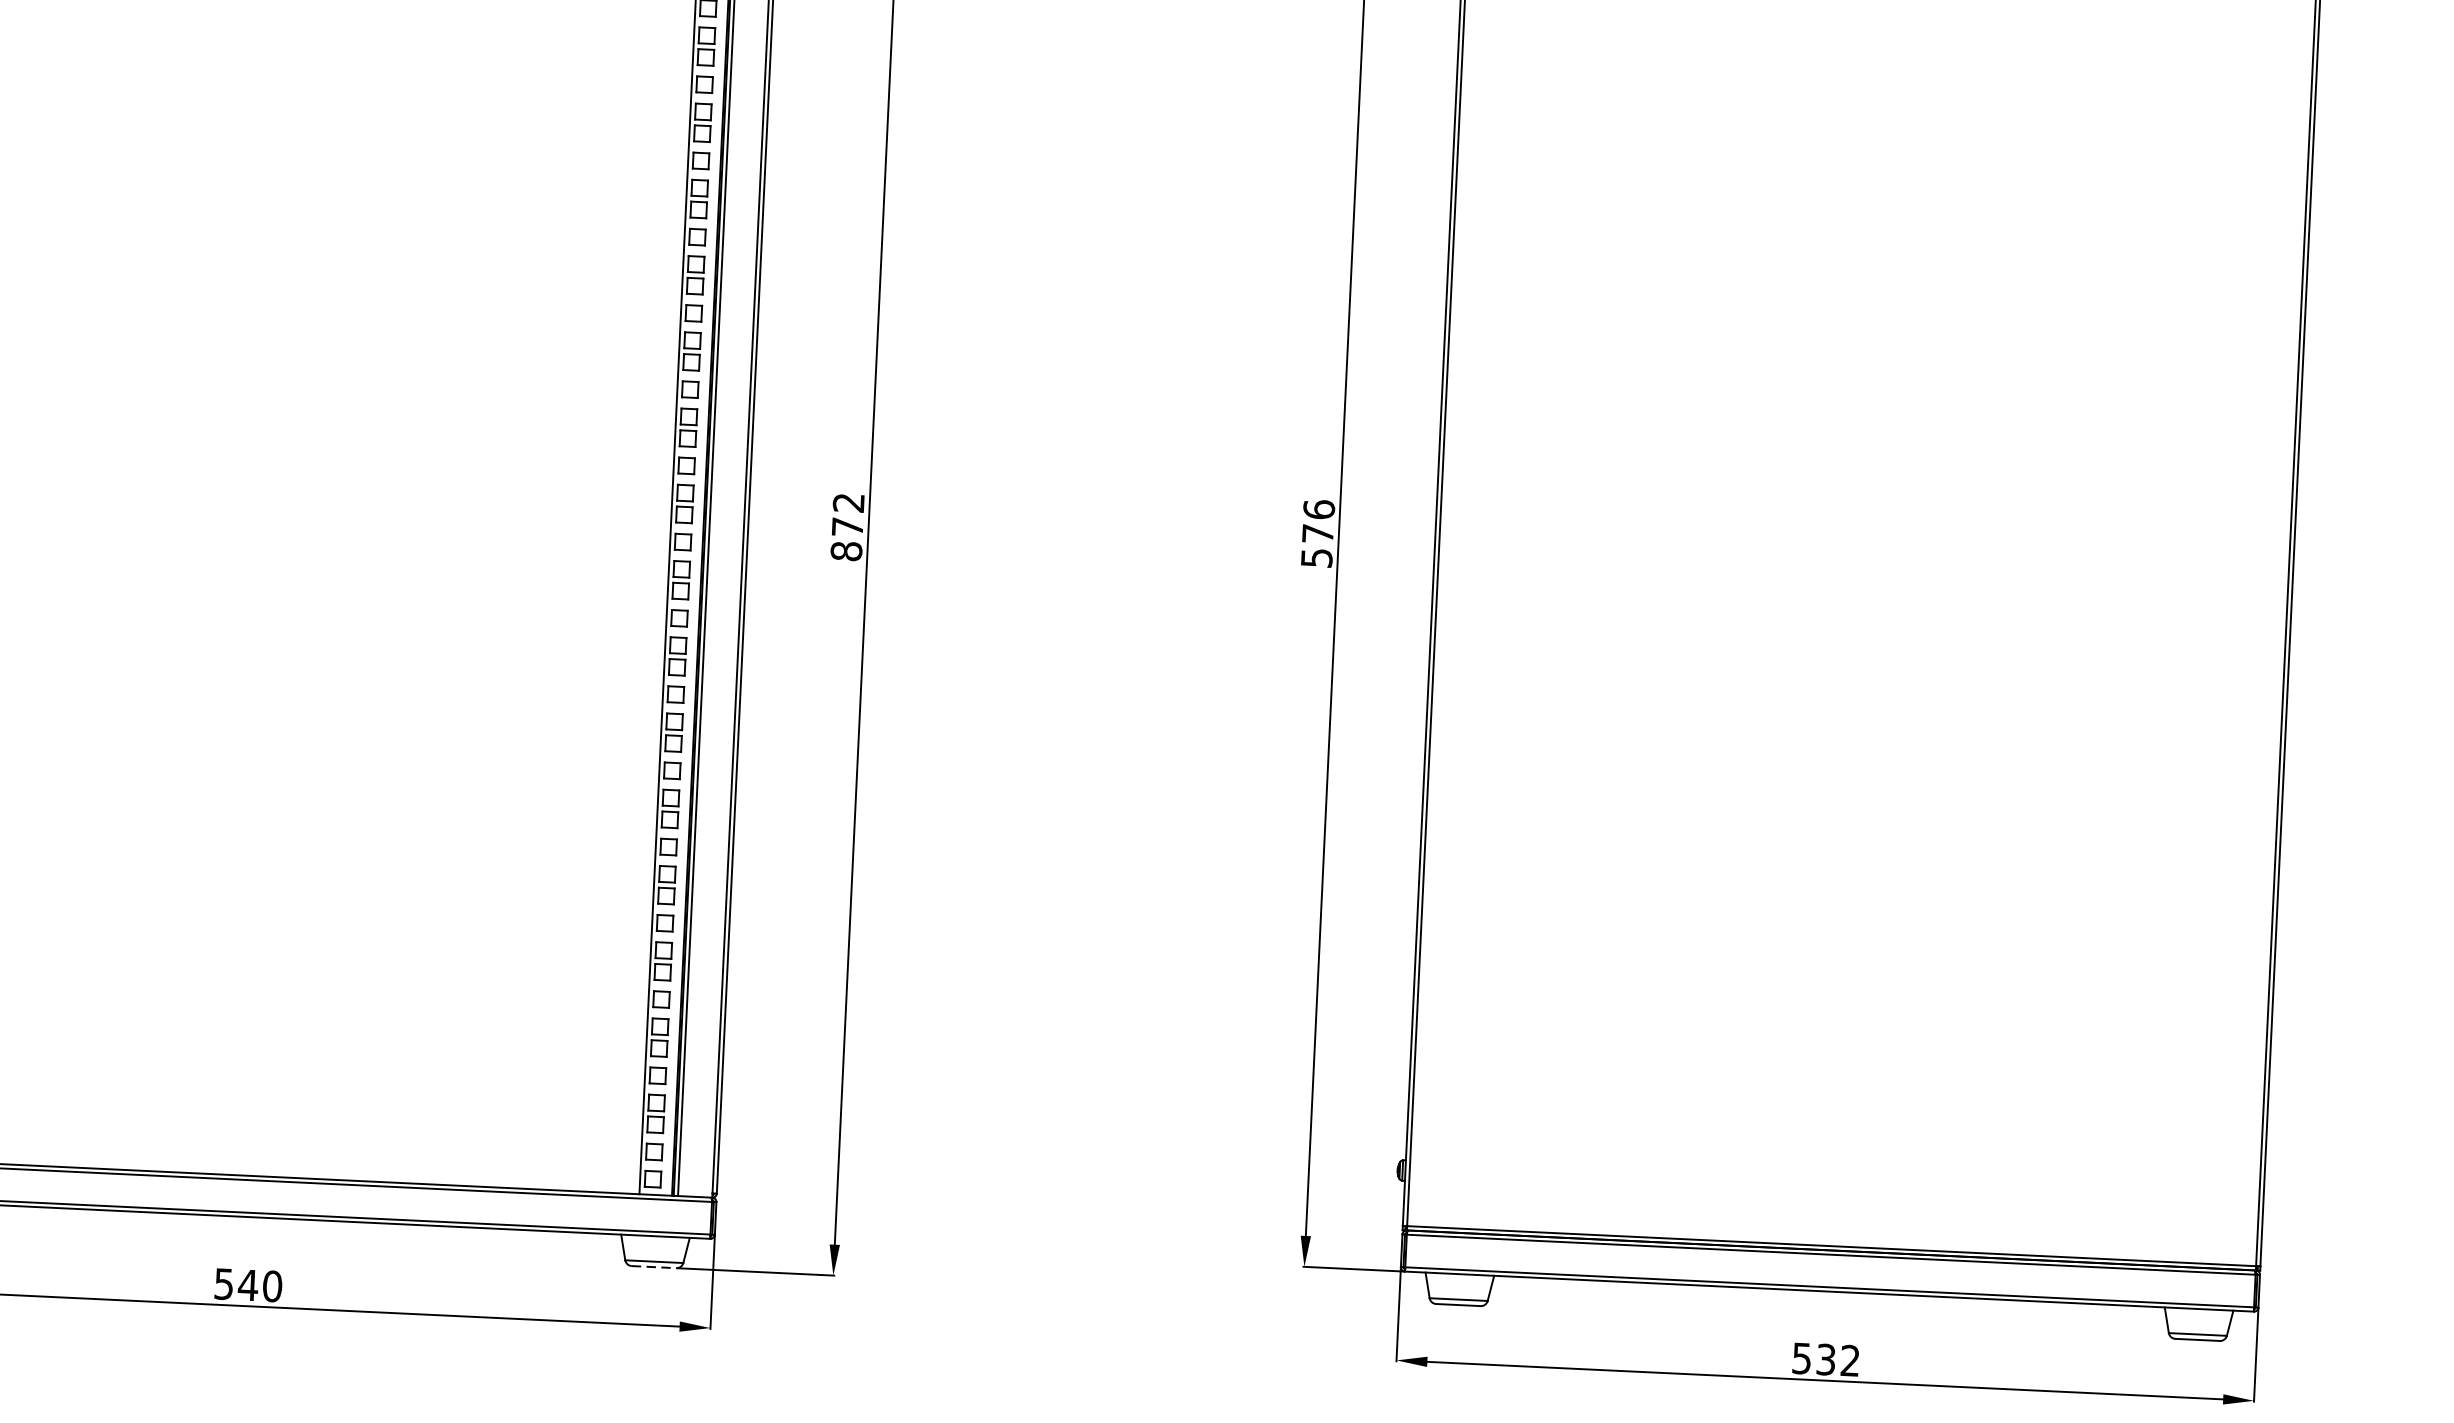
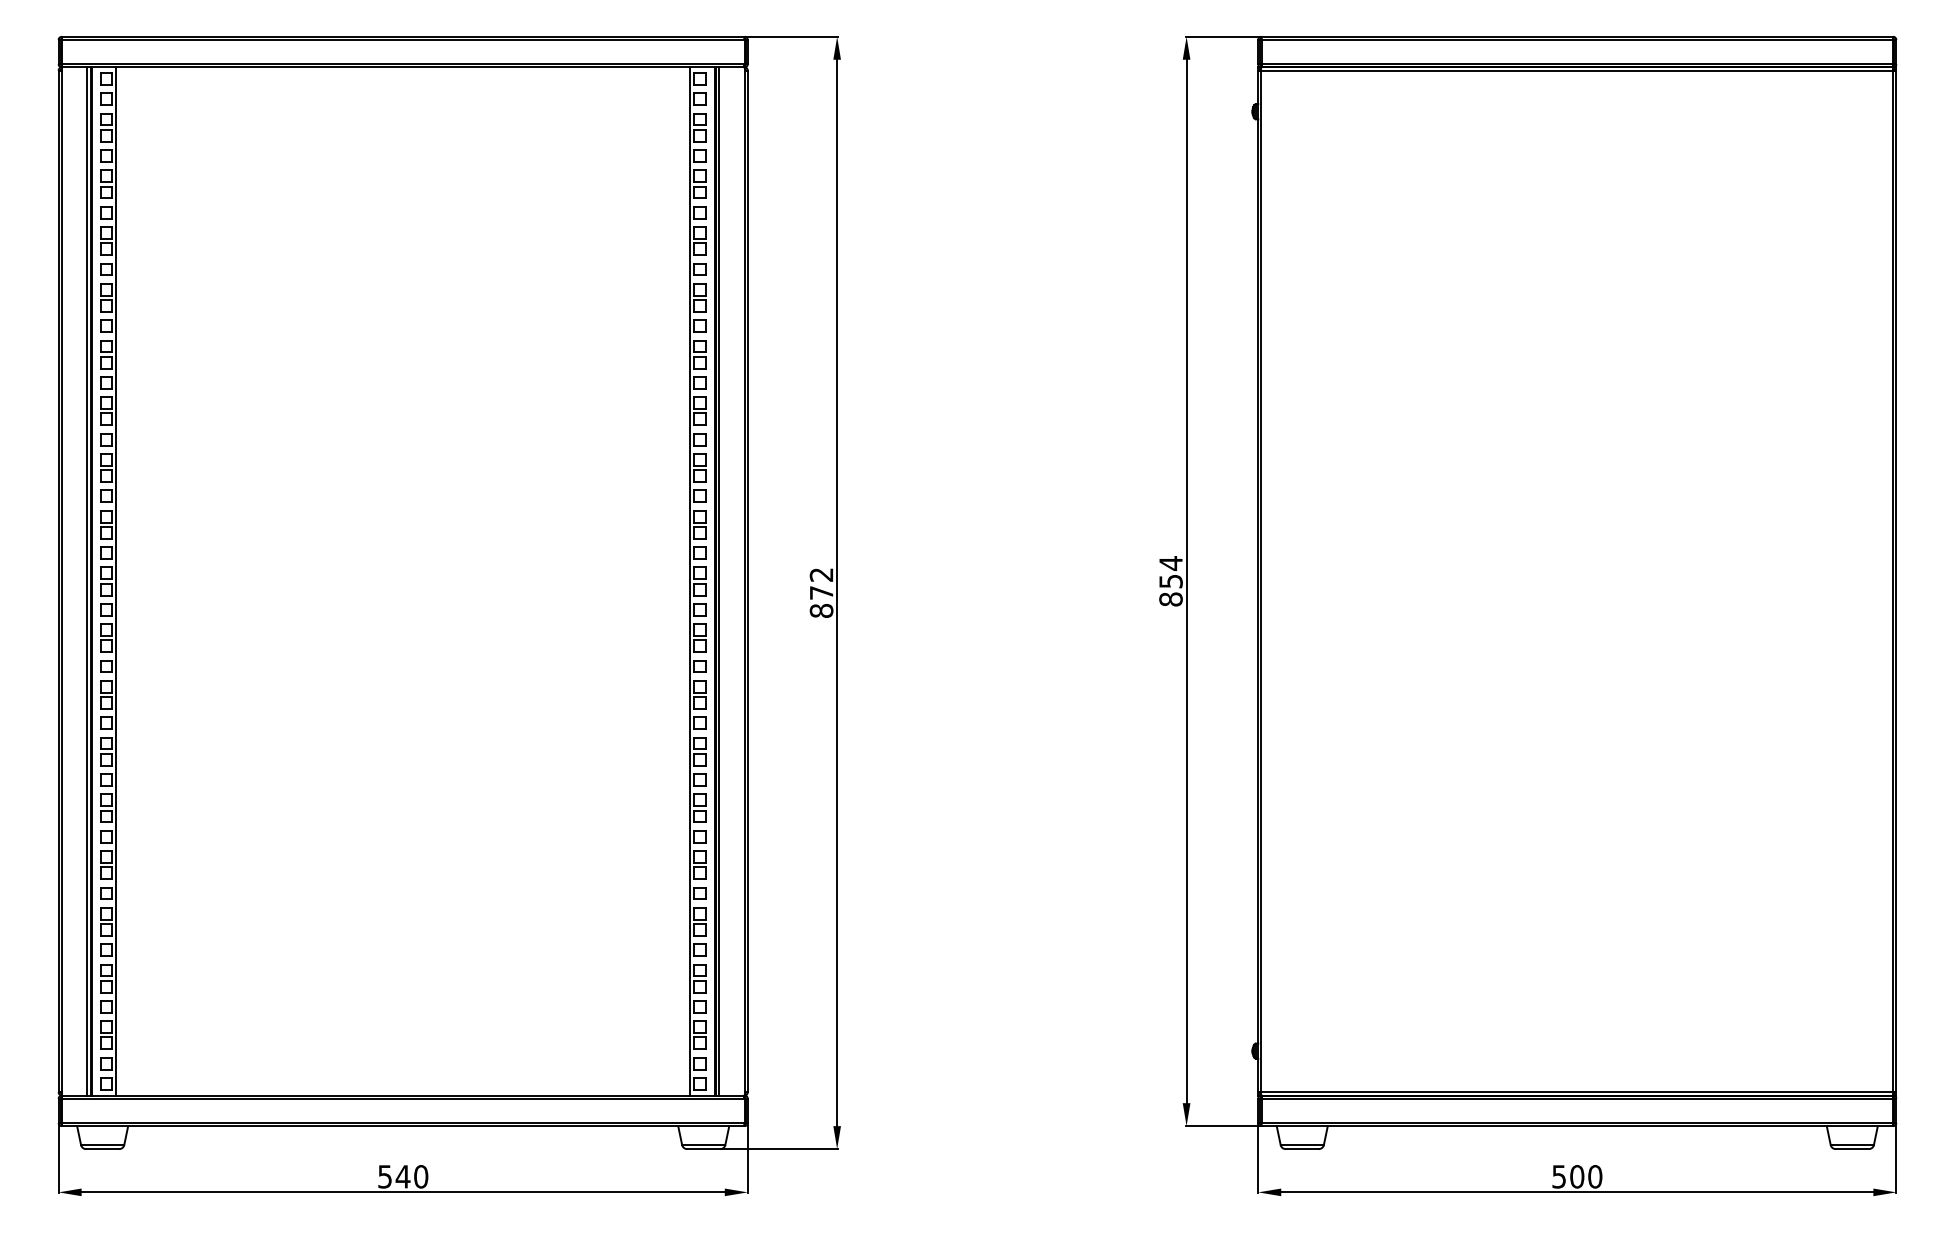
text: (1317, 533) -> (1170, 581), 576 -> 854
line: (653, 1267) -> (703, 1149), dashed -> solid
text: (1838, 1359) -> (1586, 1176), 532 -> 500

